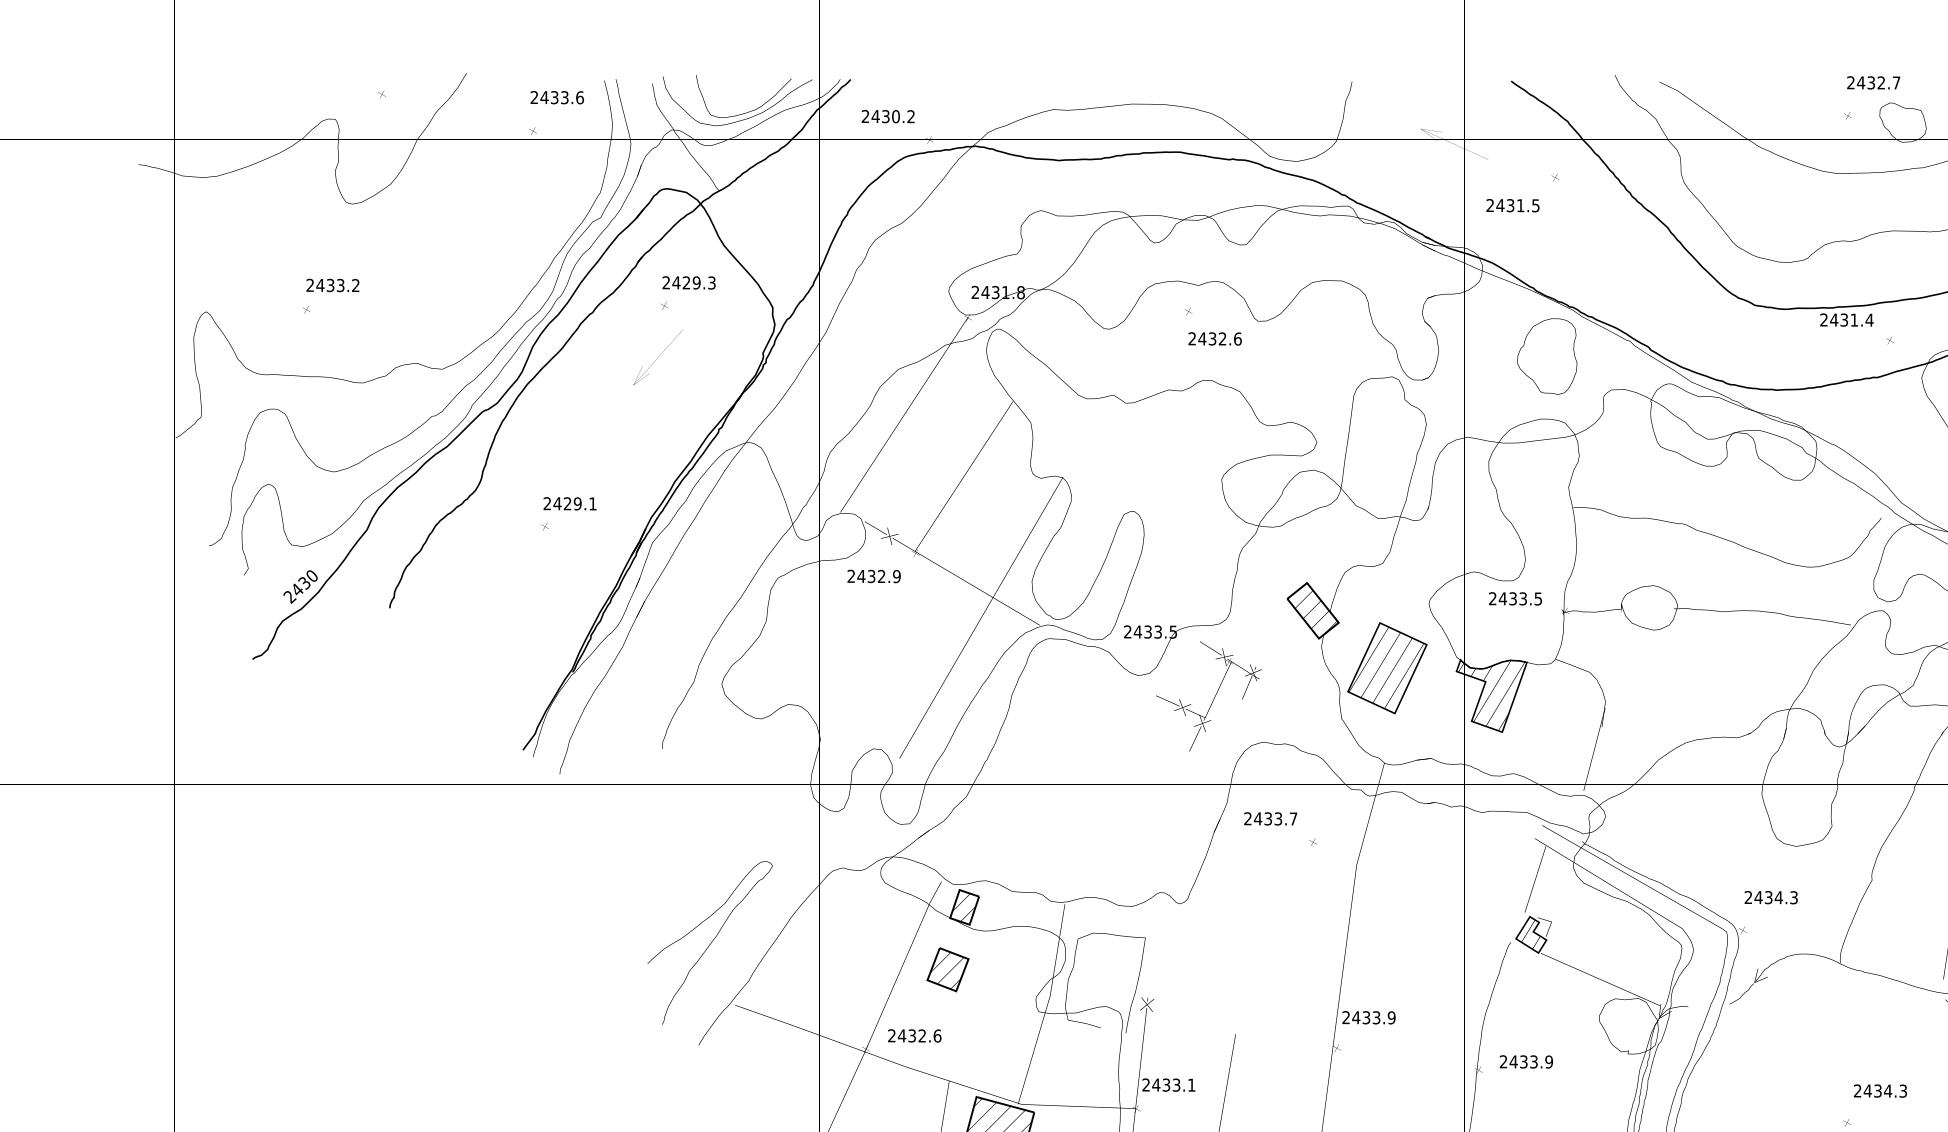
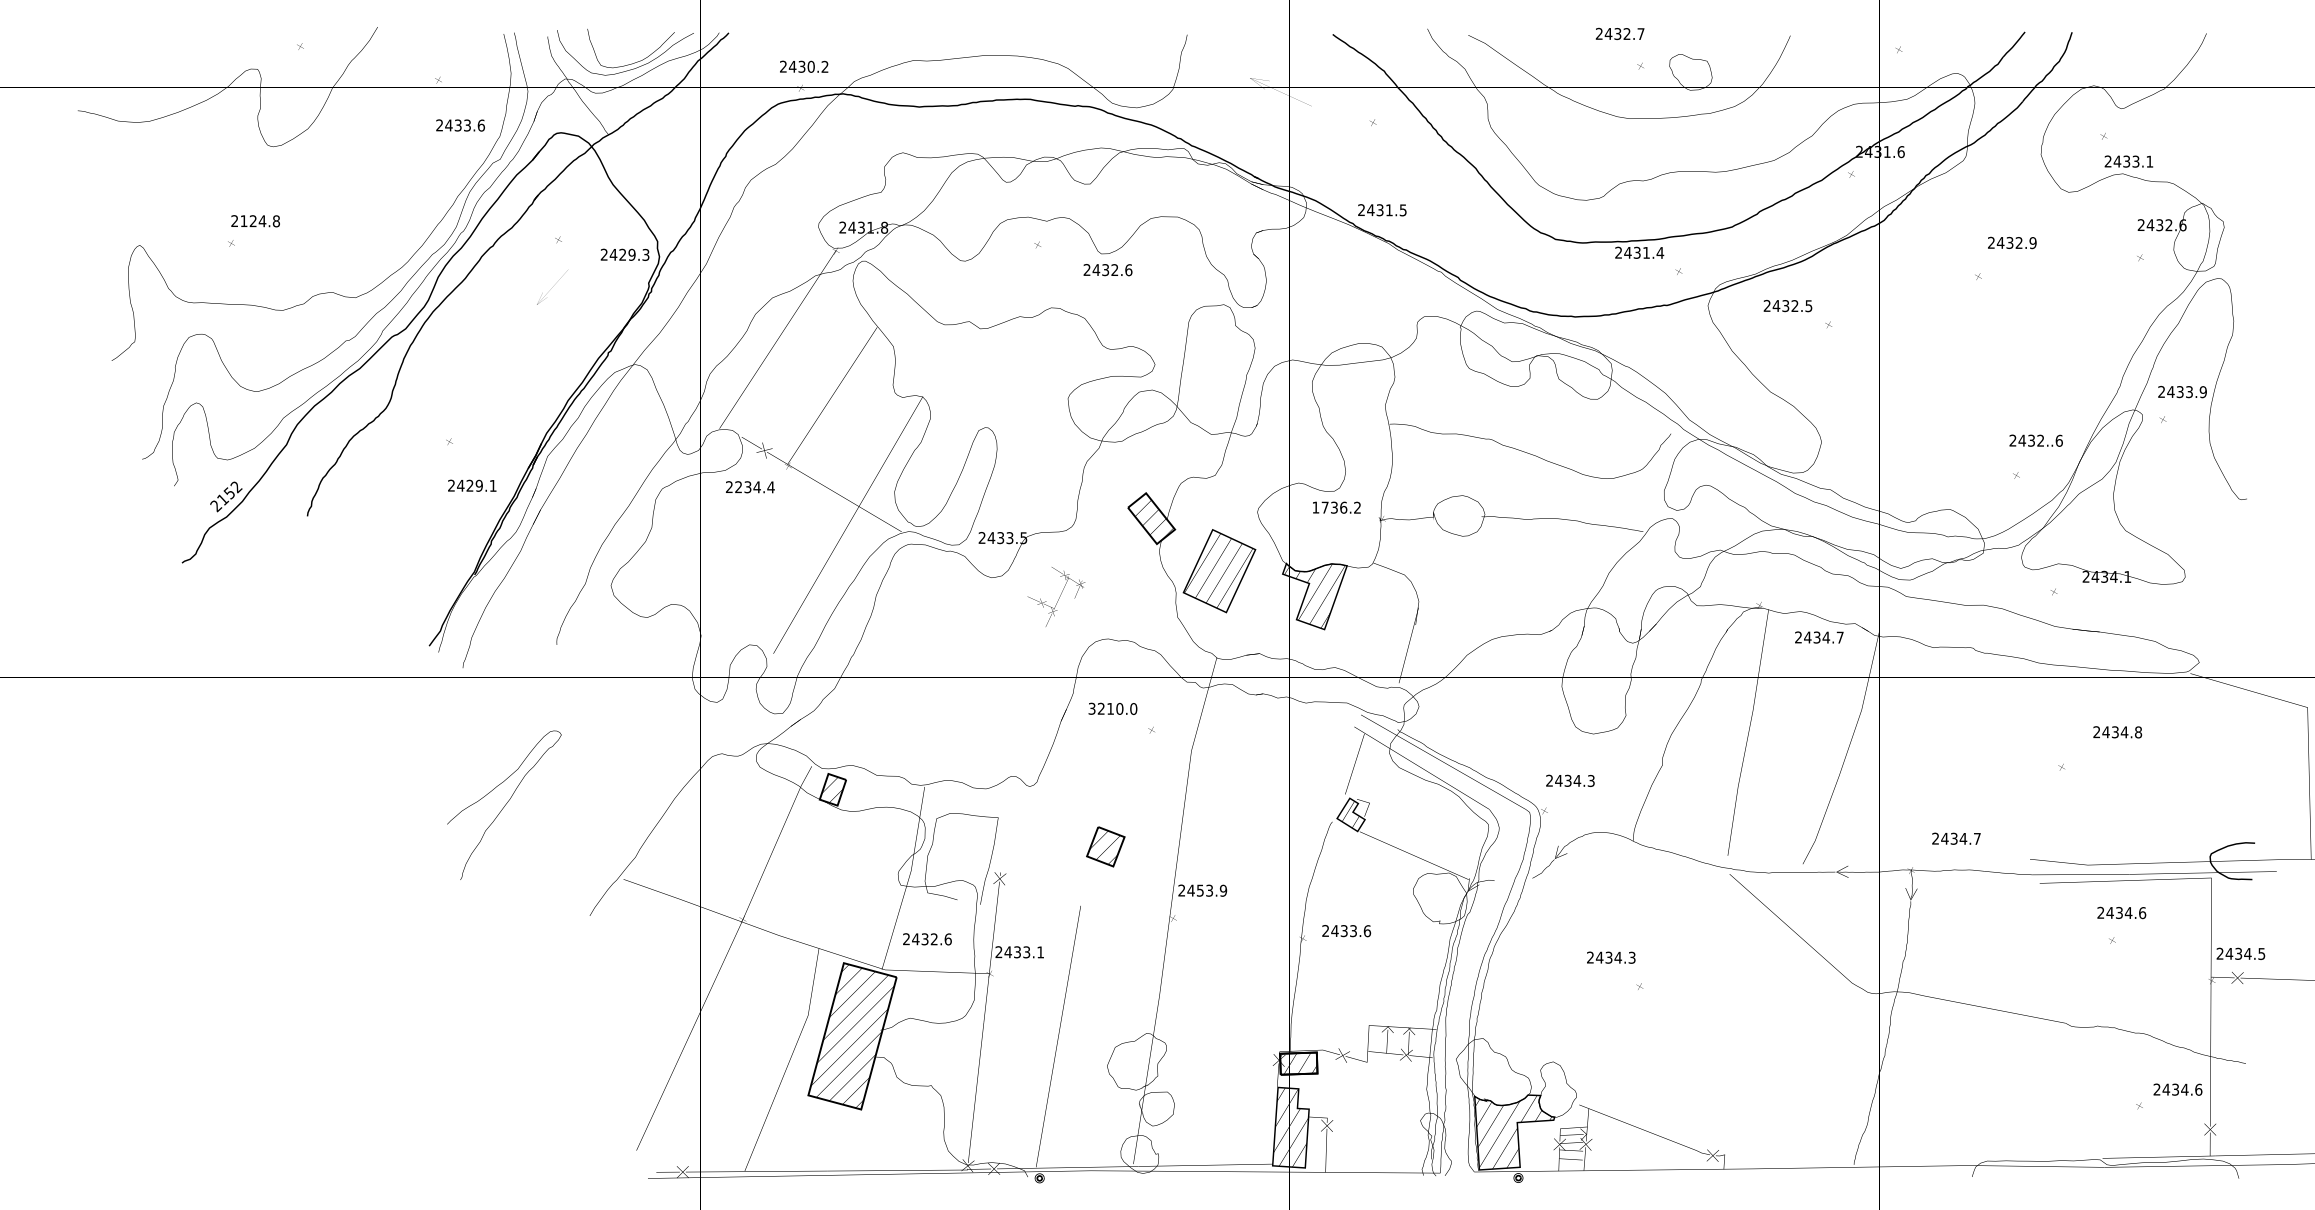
text: (1873, 82) -> (1619, 33), moved
text: (557, 97) -> (460, 125), moved
text: (888, 116) -> (804, 66), moved
text: (1513, 205) -> (1382, 210), moved
text: (688, 282) -> (624, 254), moved
text: (337, 285) -> (259, 221), 2433.2 -> 2124.8
text: (1214, 339) -> (1107, 270), moved
part: (1547, 356) -> (1365, 286), removed
part: (657, 357) -> (552, 287), size x0.7
text: (570, 503) -> (472, 485), moved
text: (878, 576) -> (754, 487), 2432.9 -> 2234.4
text: (304, 583) -> (229, 493), 2430 -> 2152
text: (1515, 598) -> (1336, 507), 2433.5 -> 1736.2
part: (1209, 695) -> (1056, 596), size x0.6
text: (1270, 818) -> (1112, 708), 2433.7 -> 3210.0
curve: (711, 942) -> (505, 804), moved
part: (947, 969) -> (1105, 846), moved
text: (1366, 1016) -> (1200, 889), 2433.9 -> 2453.9
text: (914, 1036) -> (927, 939), moved
text: (1549, 1062) -> (1367, 931), 2433.9 -> 2433.6
text: (1880, 1090) -> (1611, 957), moved

